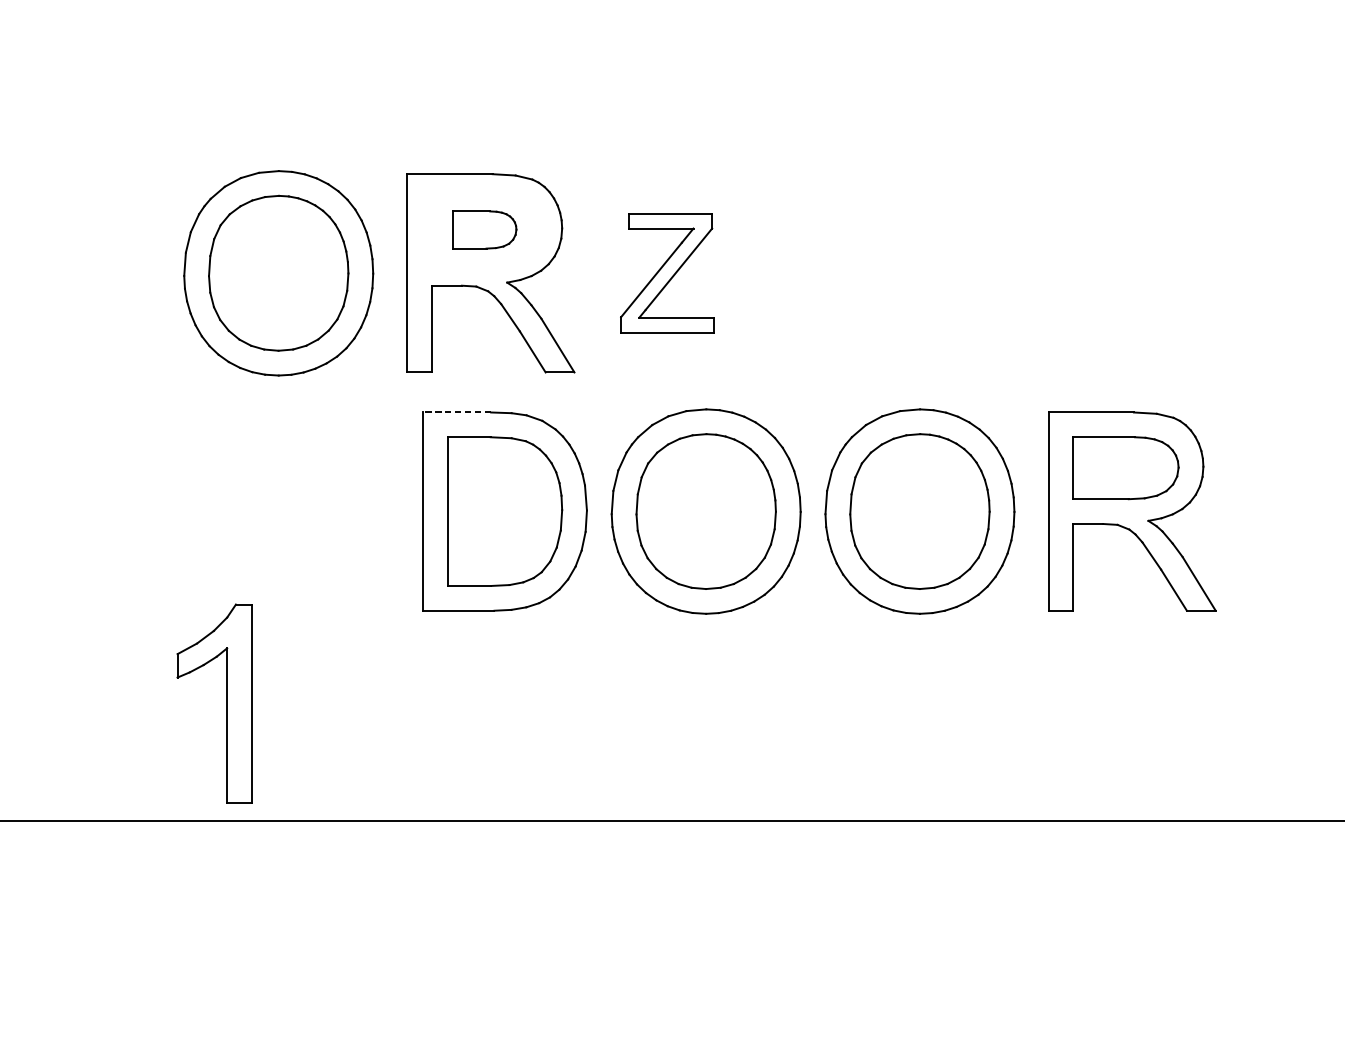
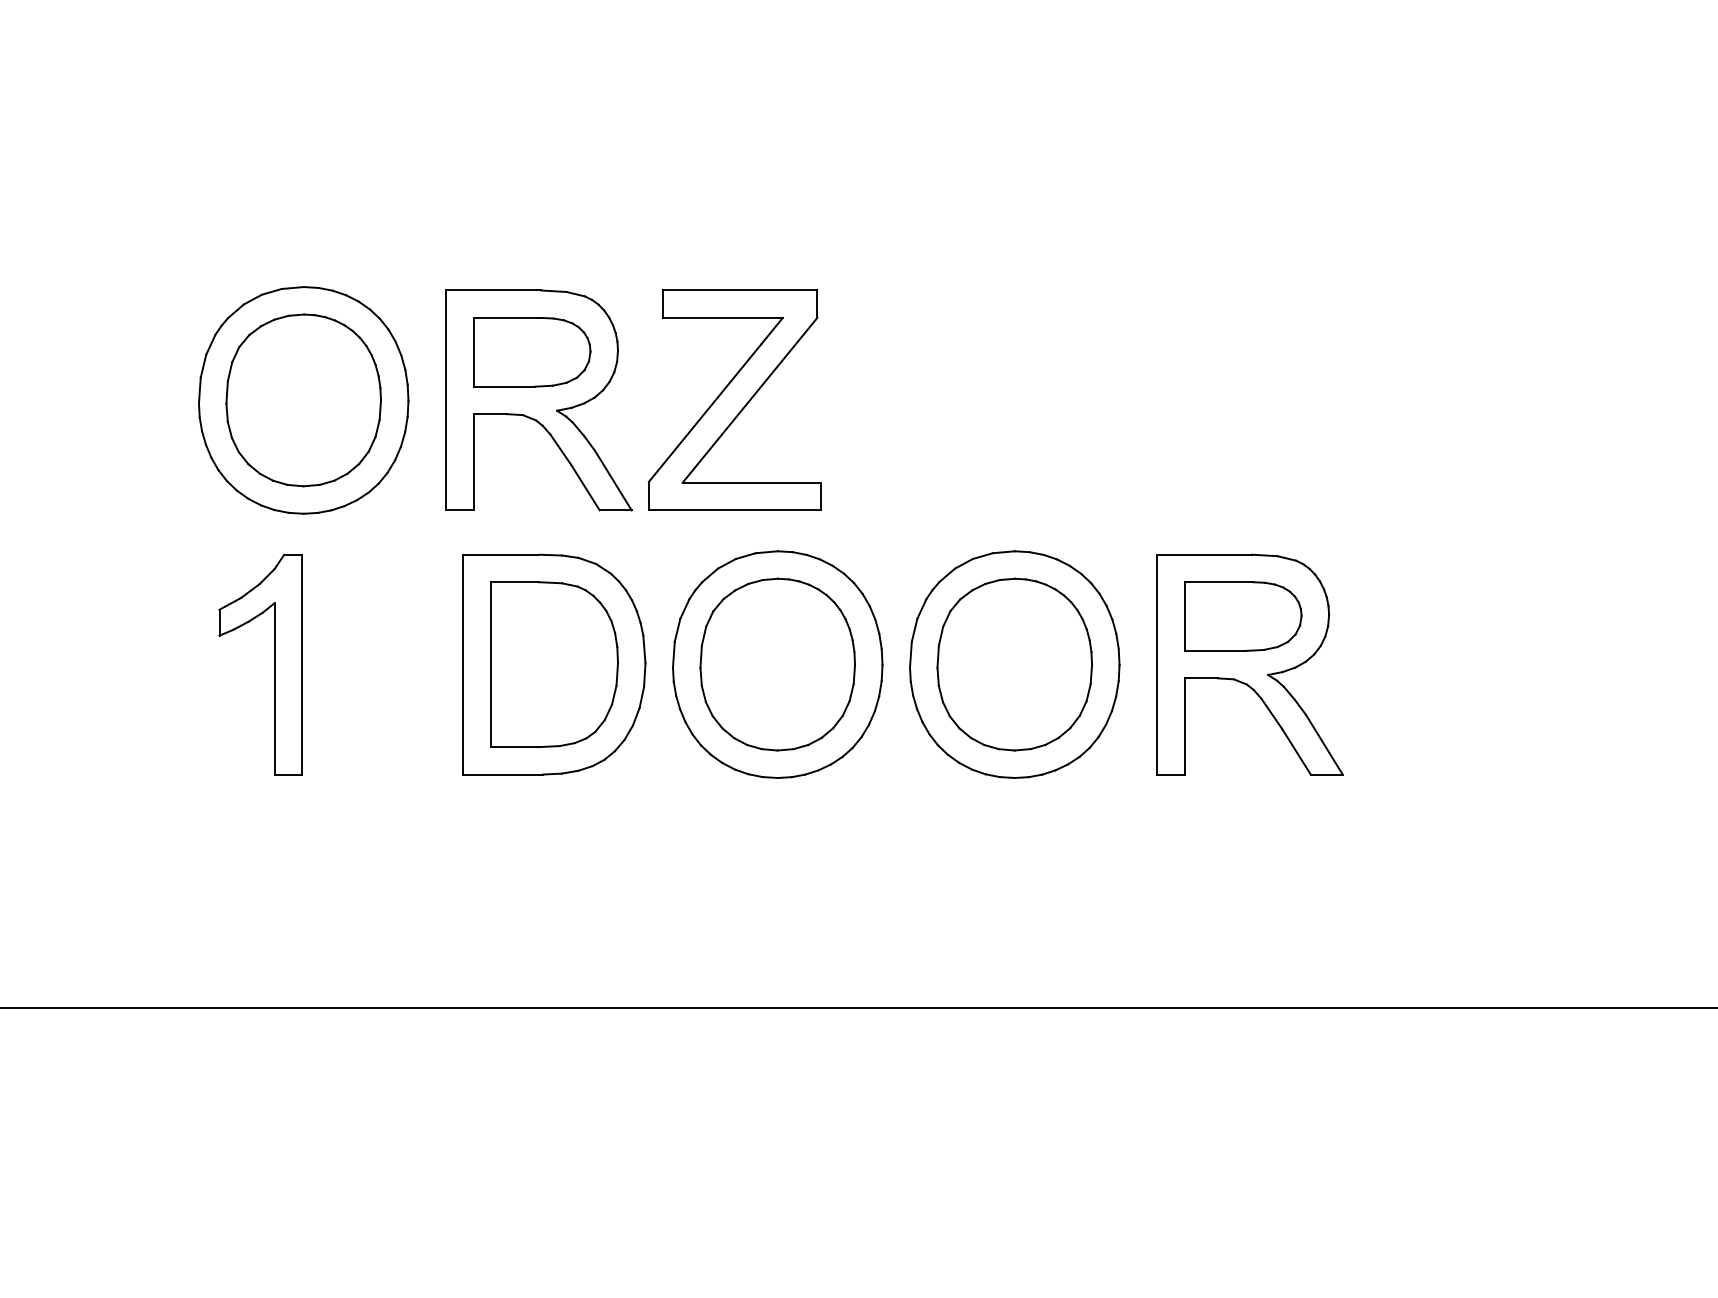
part: (485, 230) -> (532, 352), size x1.67
part: (667, 272) -> (734, 399), size x1.67
line: (457, 412) -> (501, 554), dashed -> solid
part: (227, 703) -> (274, 664), moved

